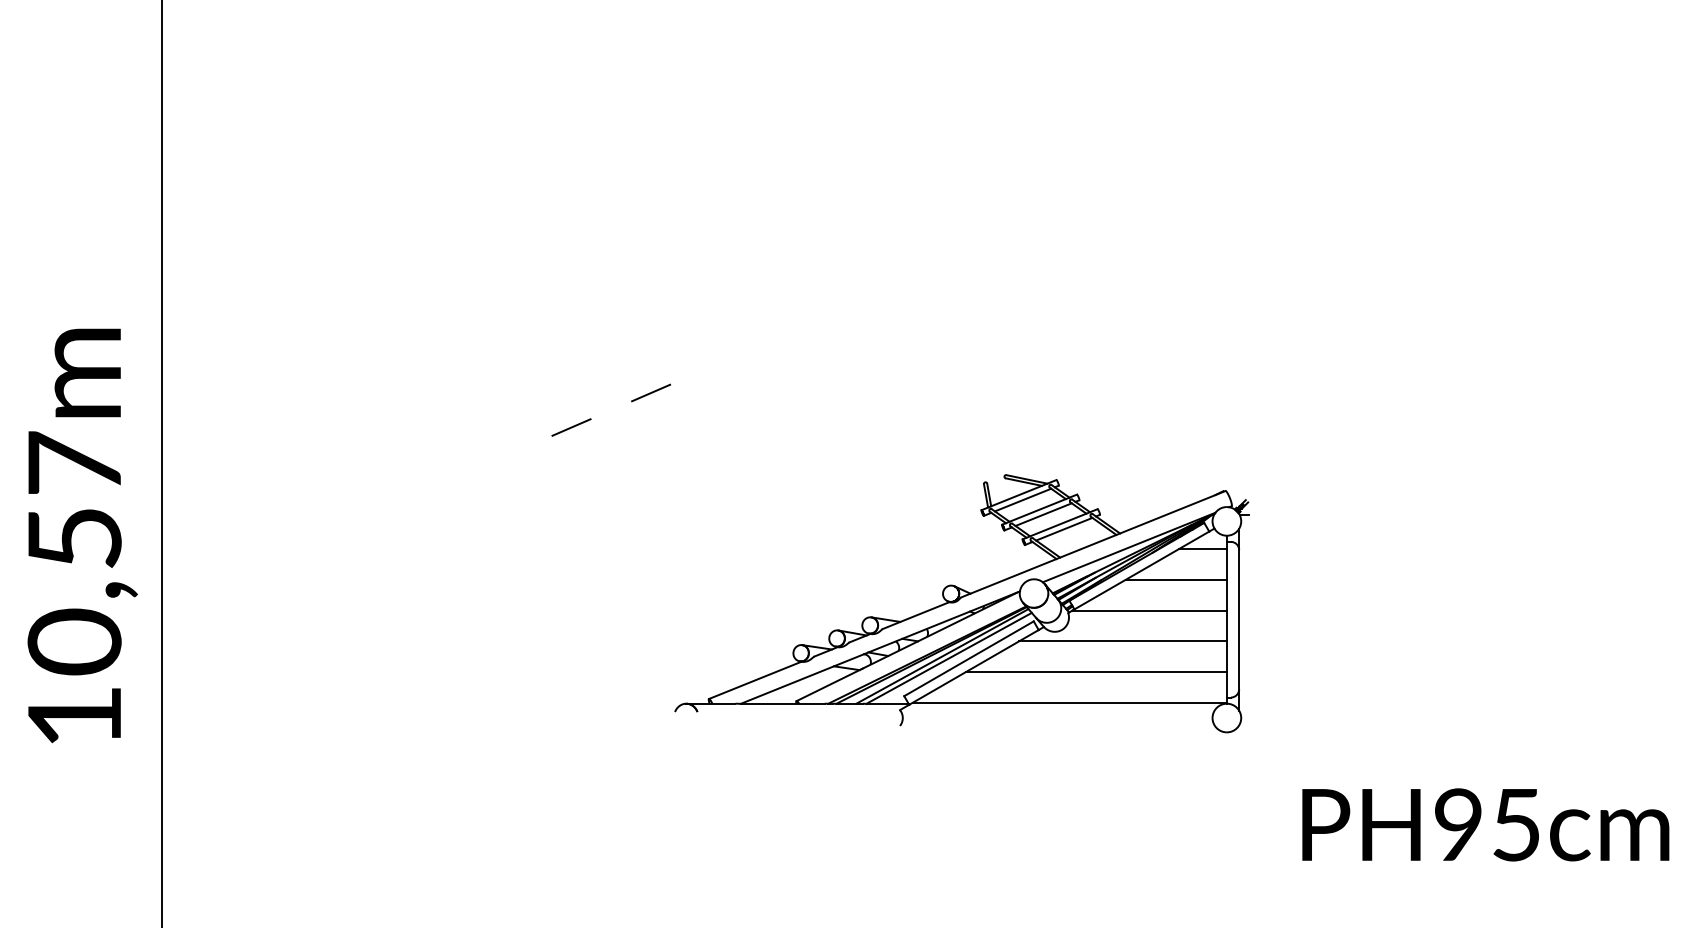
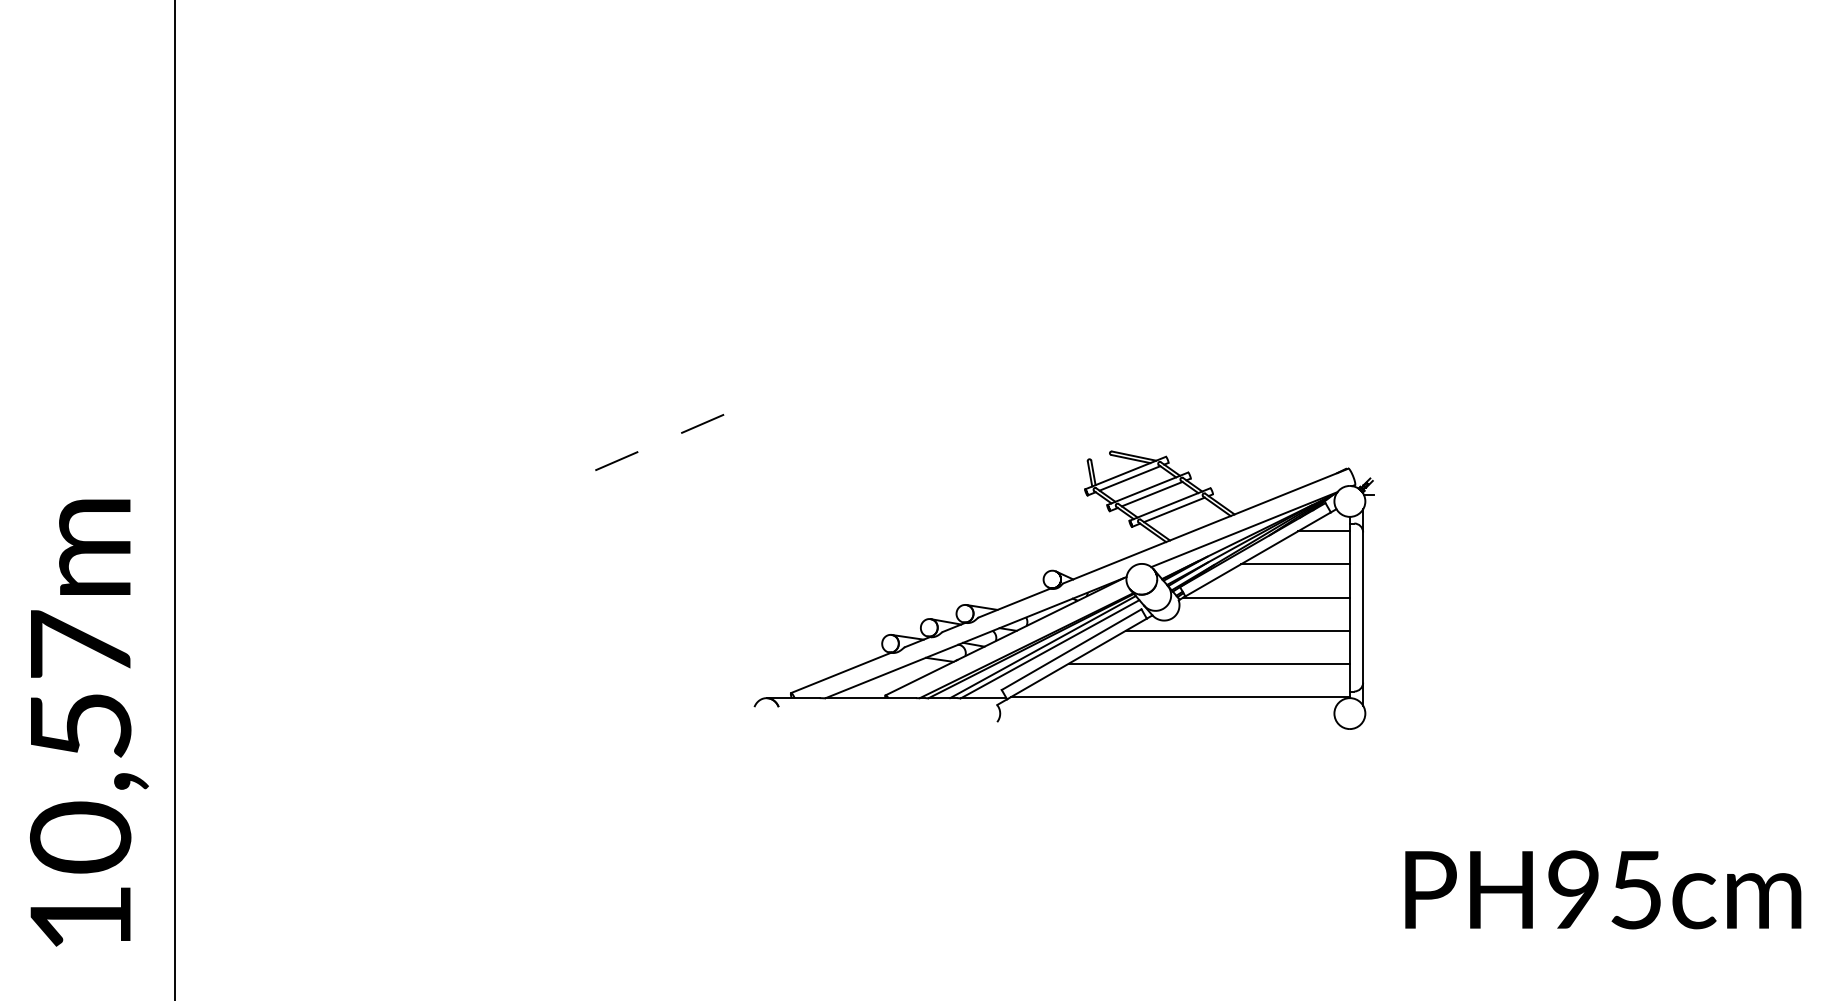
text: (82, 535) -> (89, 722), moved
part: (961, 603) -> (1063, 589), moved

